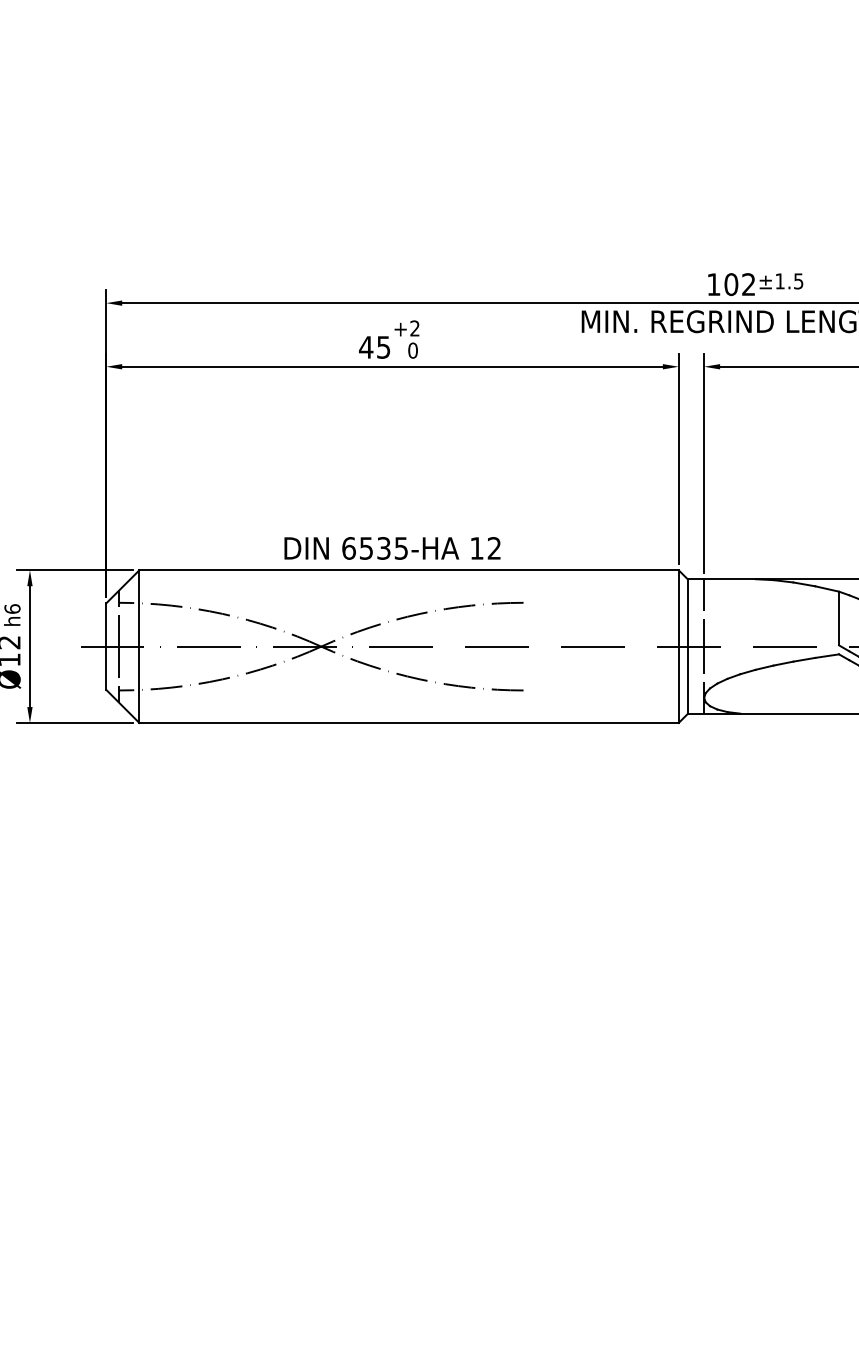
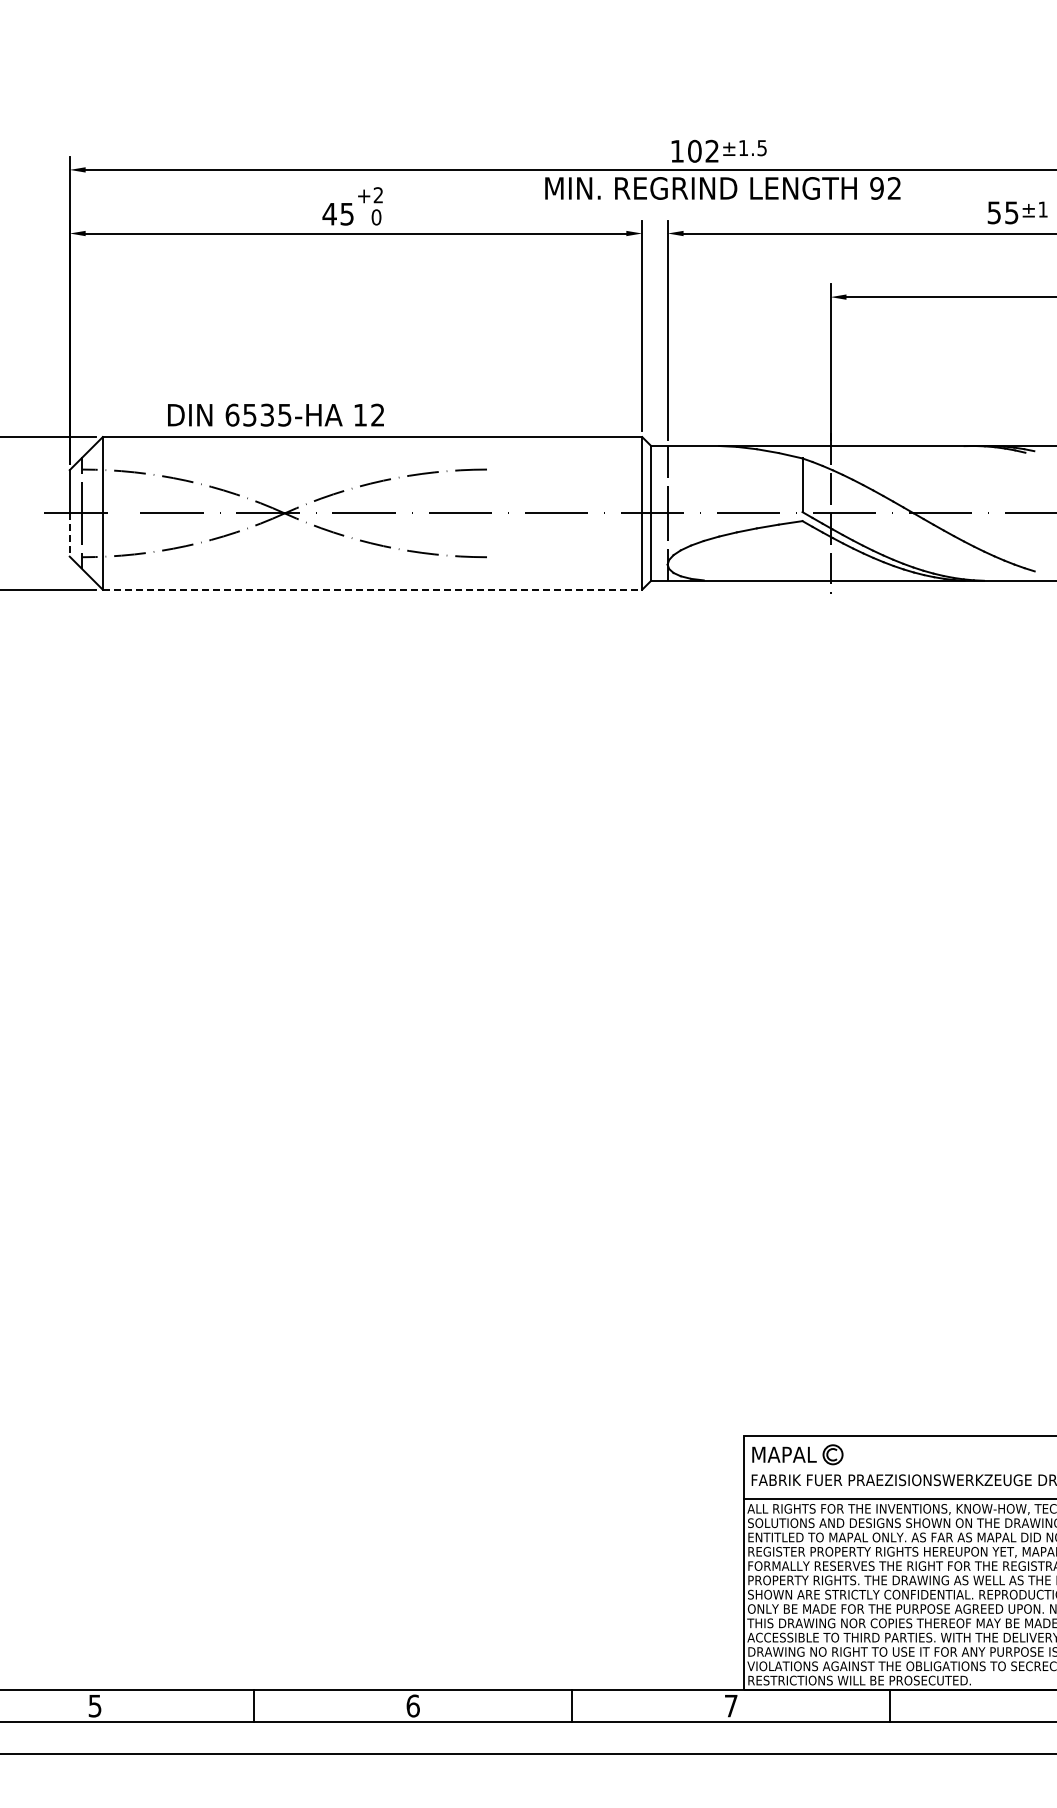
text: (392, 547) -> (275, 414), moved
line: (106, 668) -> (69, 535), solid -> dashed
line: (409, 722) -> (372, 589), solid -> dashed

